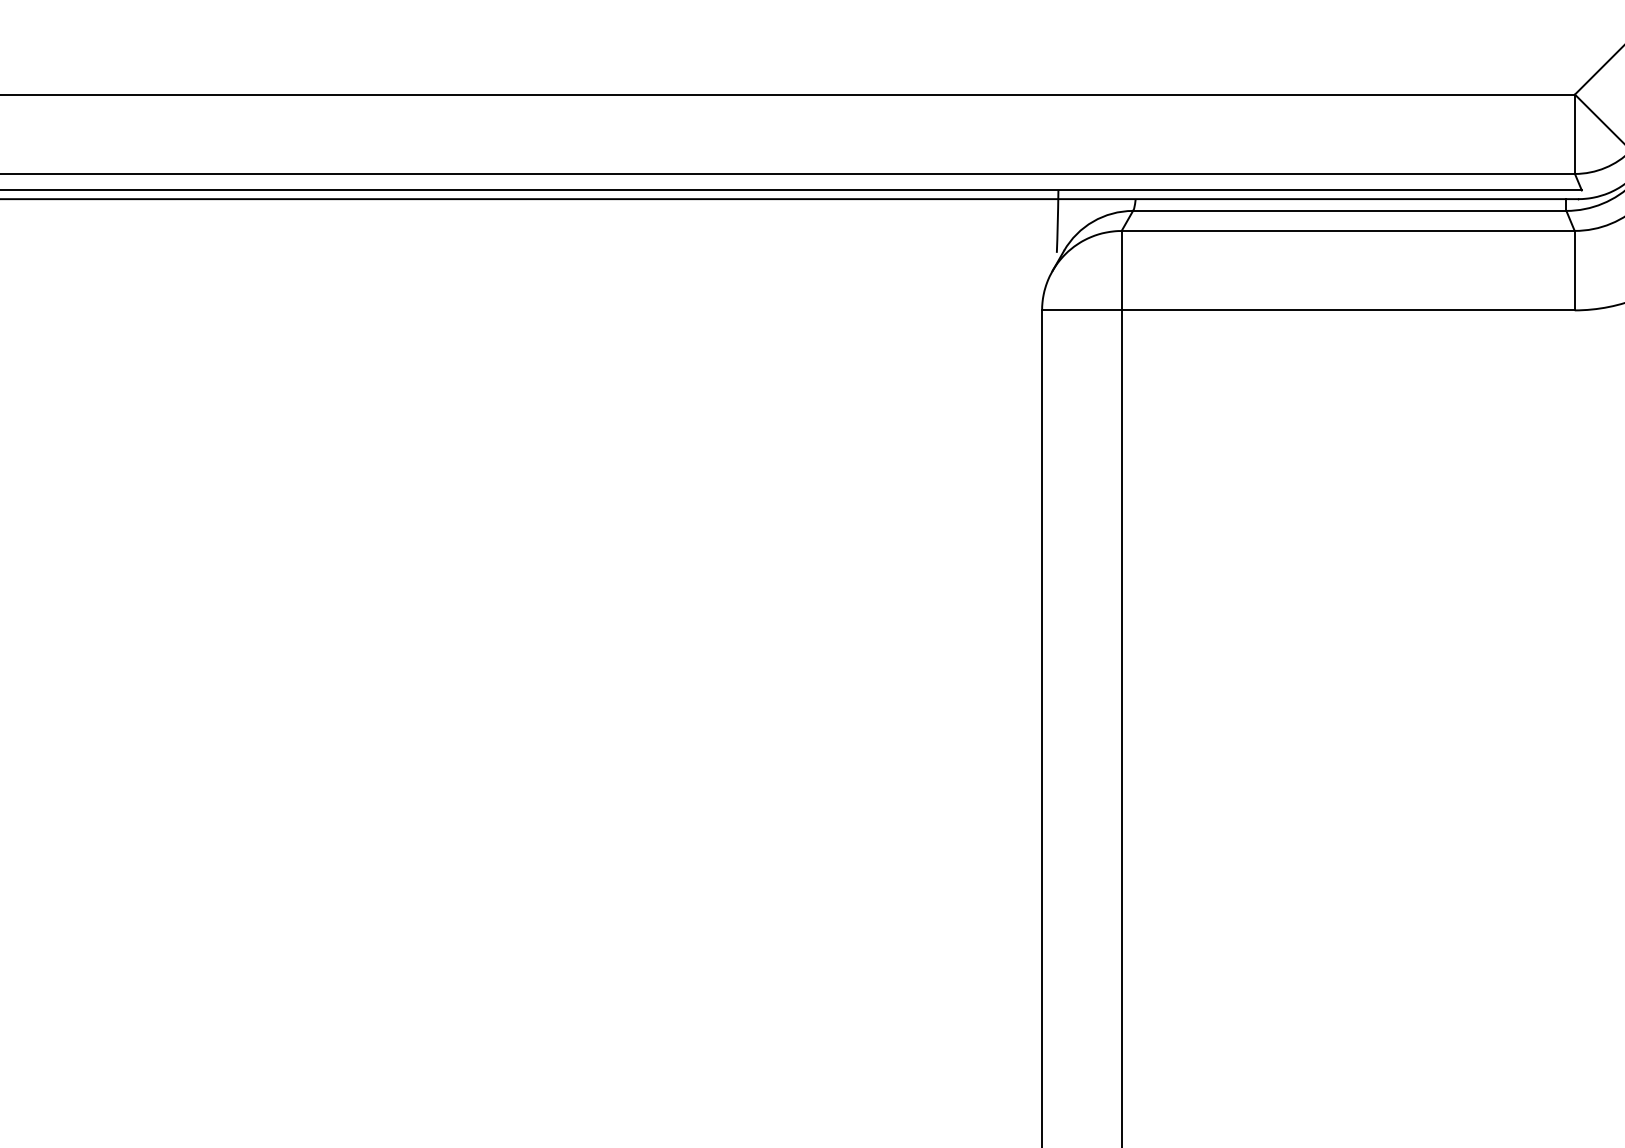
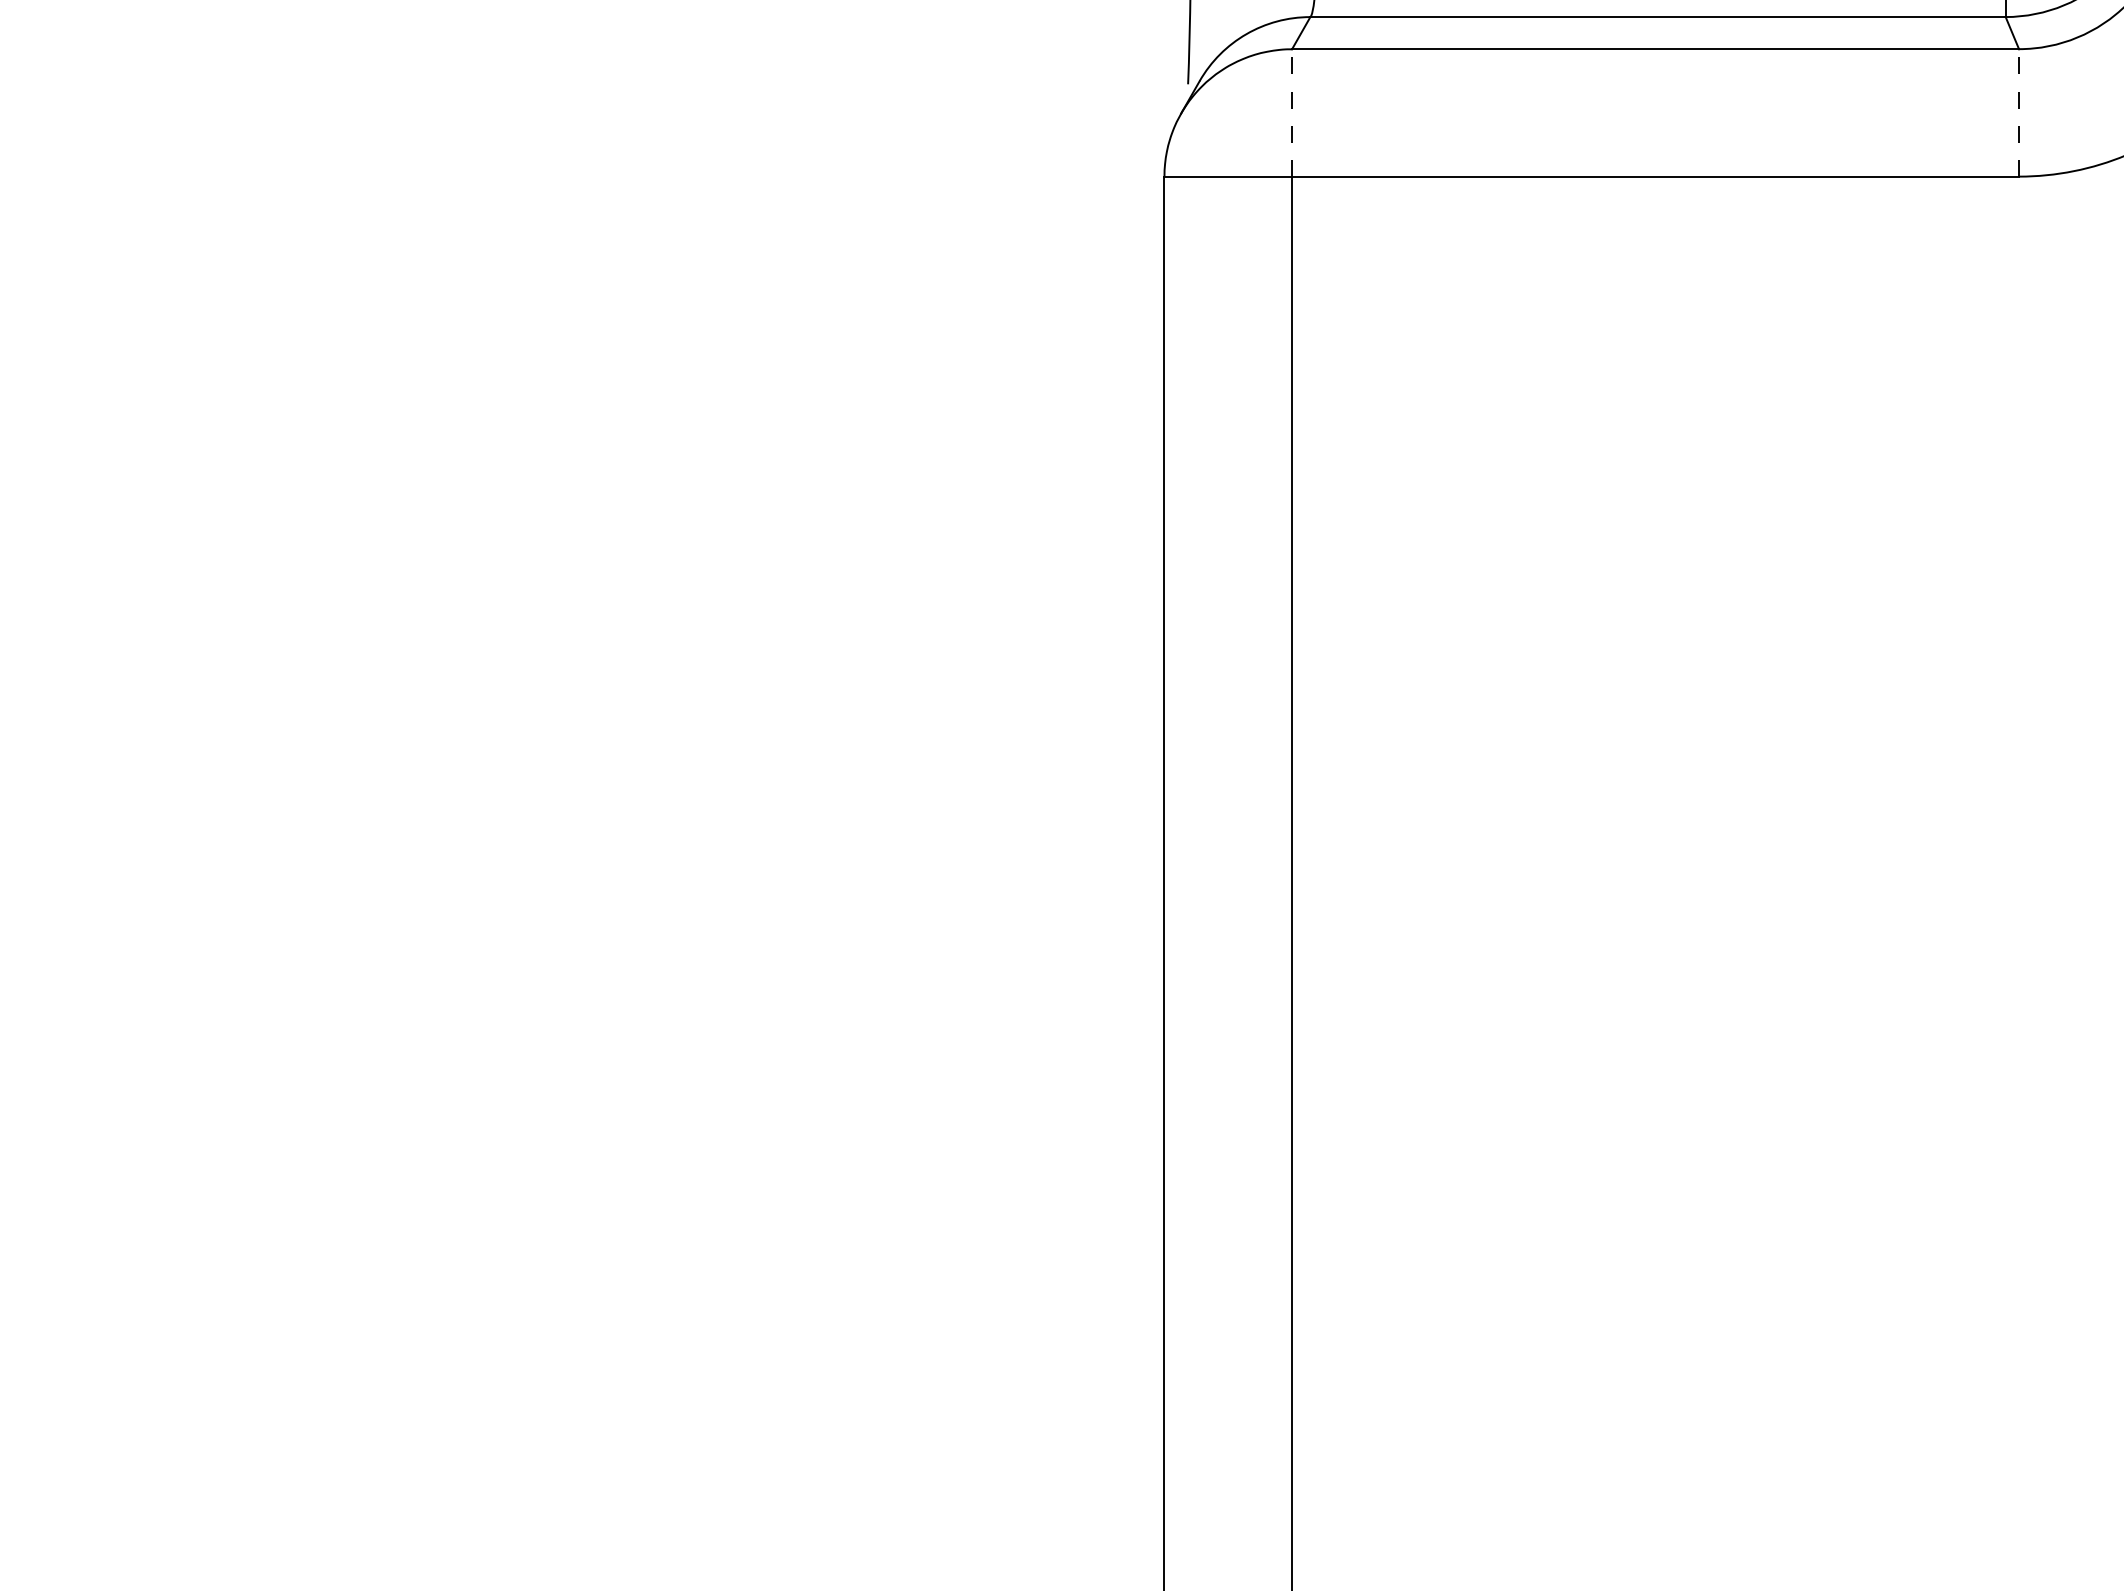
line: (1121, 270) -> (1291, 112), solid -> dashed
line: (1574, 270) -> (2018, 112), solid -> dashed

